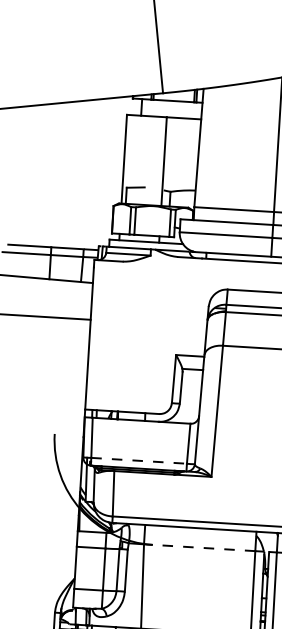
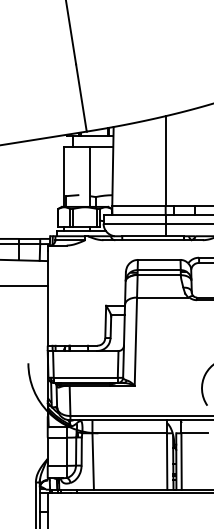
line: (140, 460) -> (86, 377), dashed -> solid
line: (199, 548) -> (129, 433), dashed -> solid

